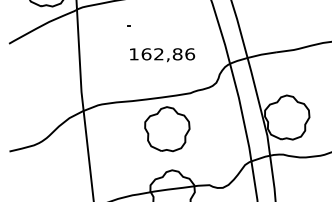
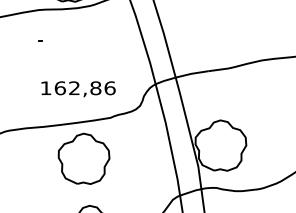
text: (162, 55) -> (78, 89), moved

